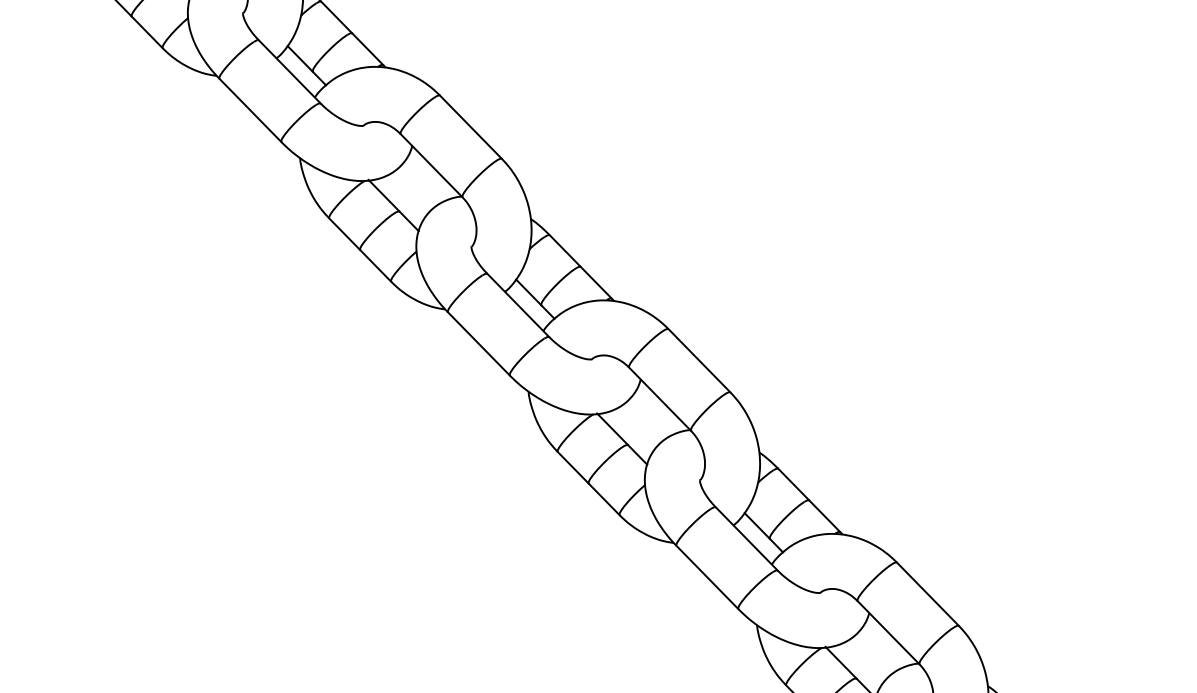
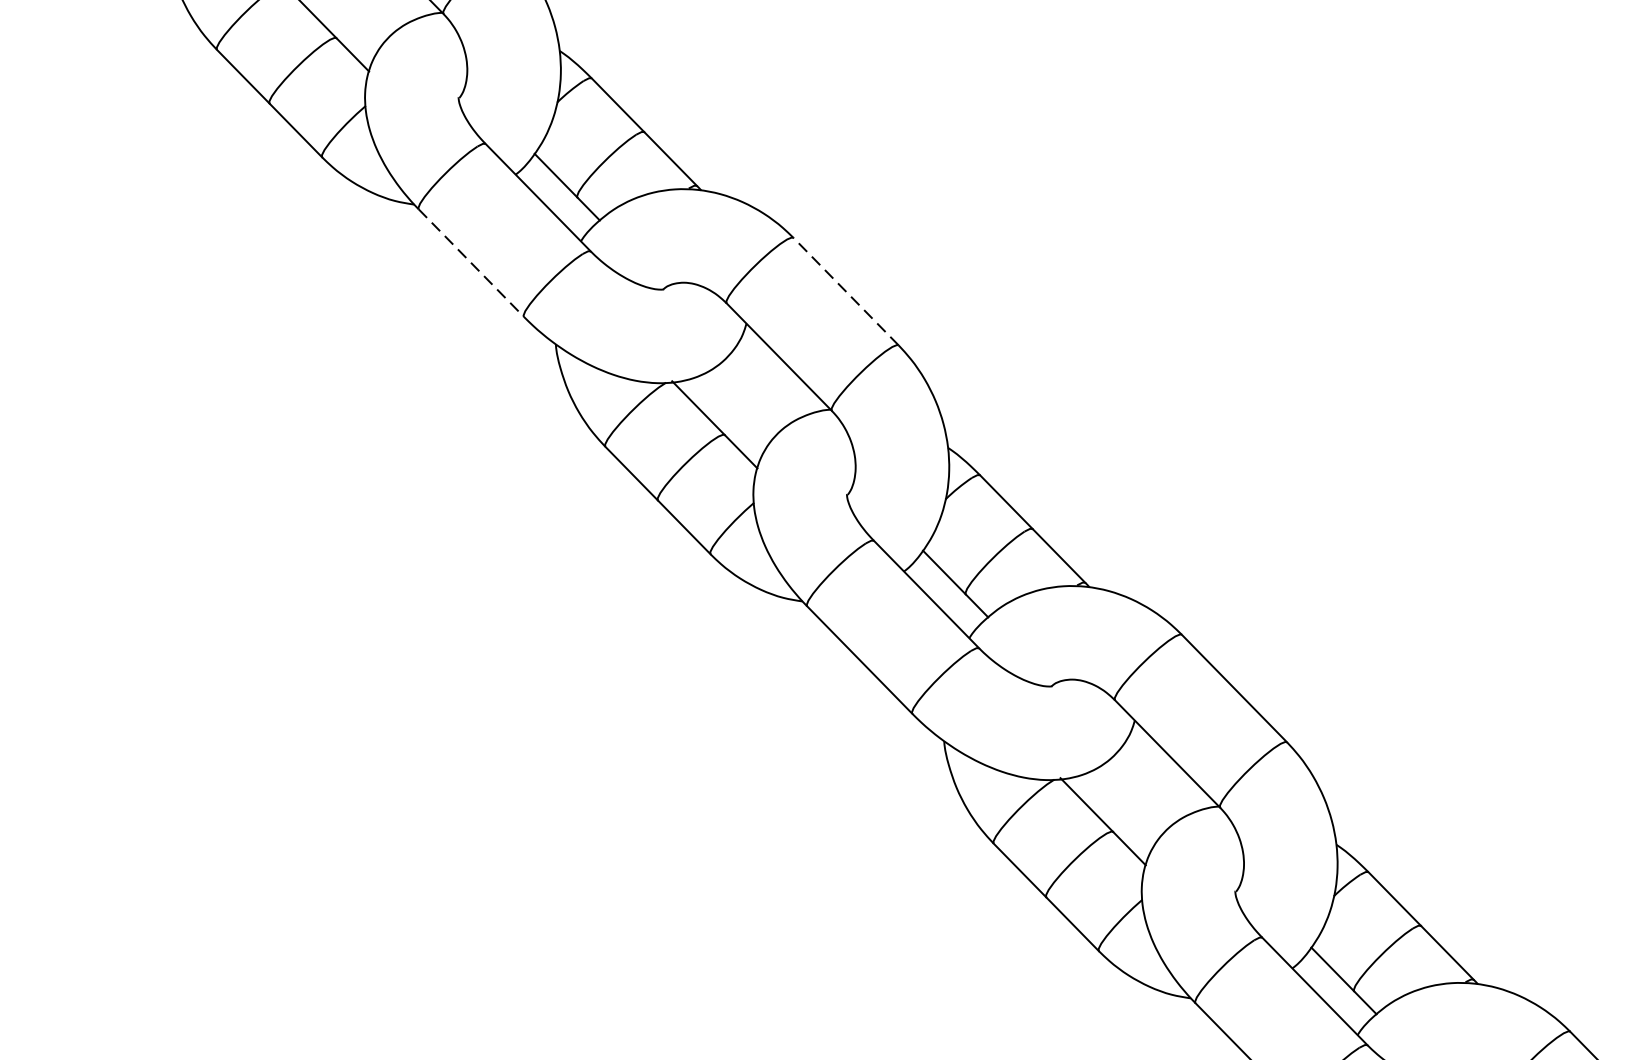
line: (250, 110) -> (471, 263), solid -> dashed
line: (470, 126) -> (845, 290), solid -> dashed

